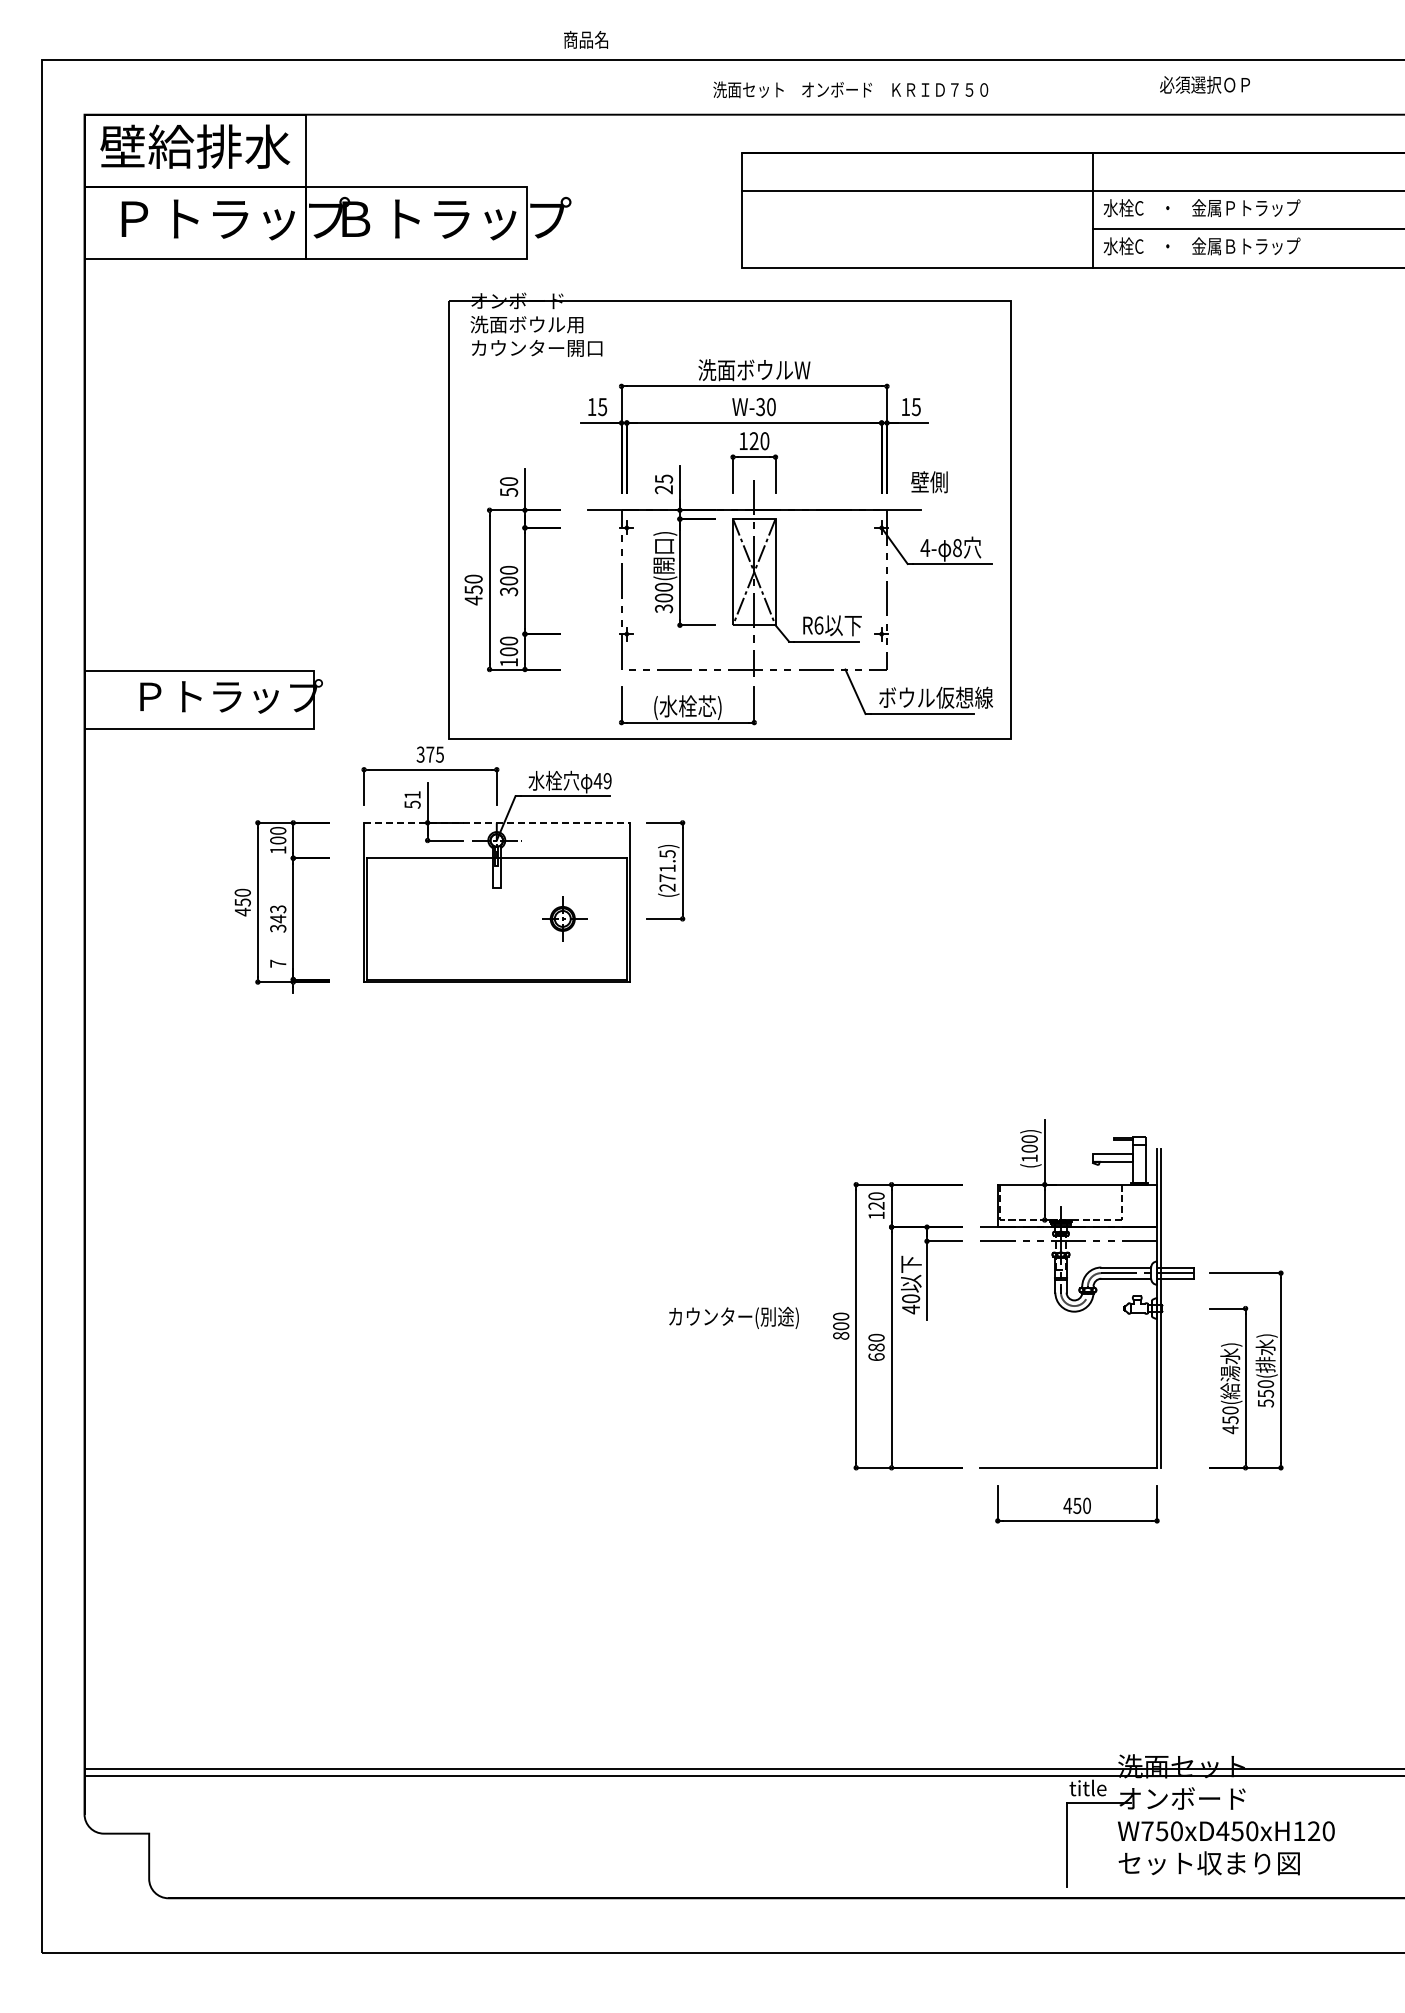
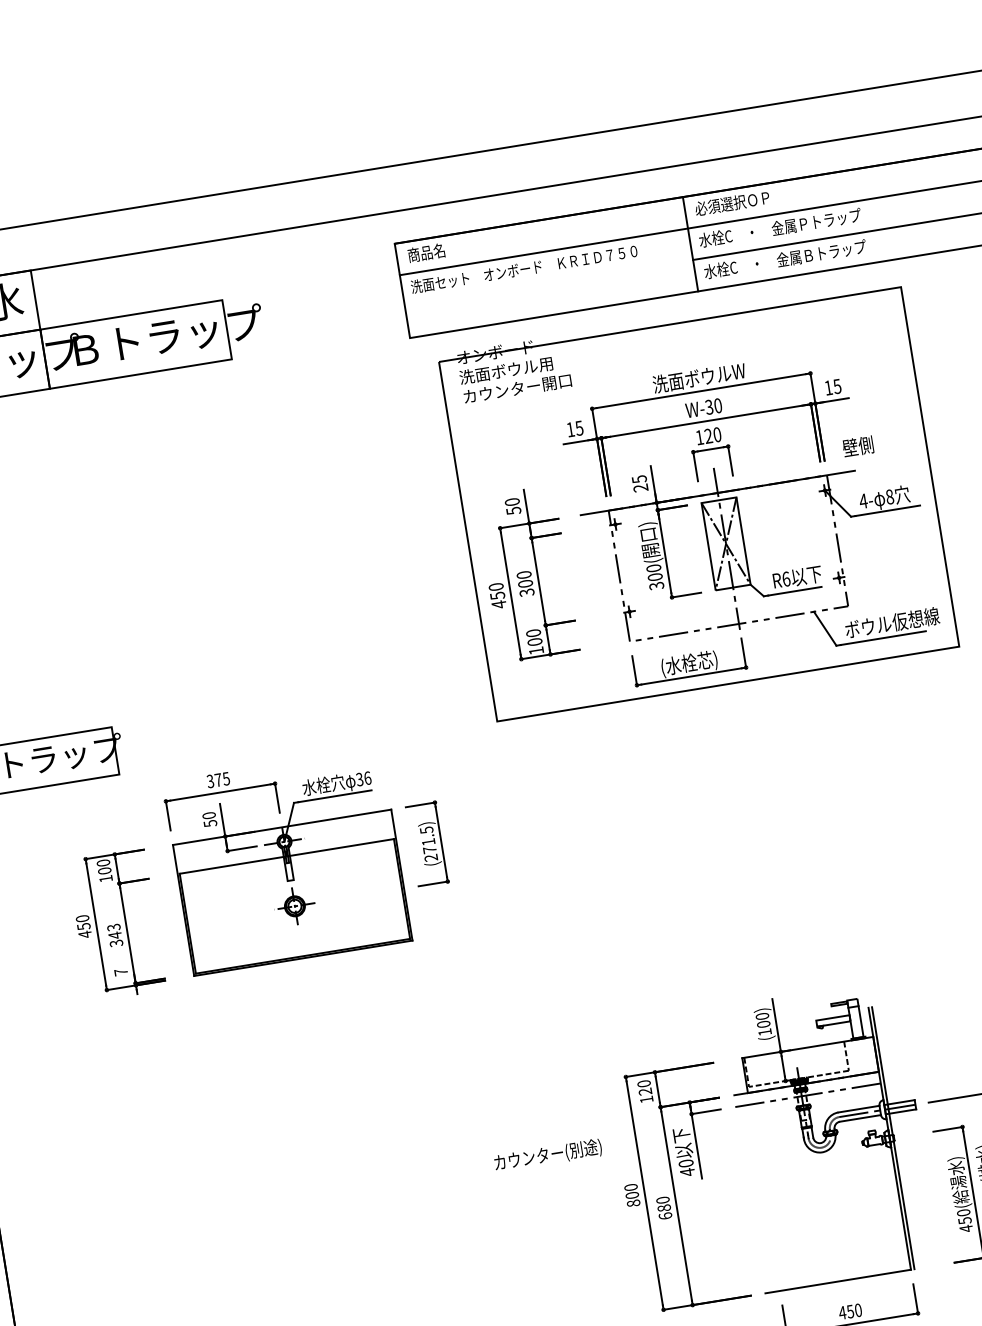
text: (585, 39) -> (425, 252), moved
text: (1204, 84) -> (731, 203), moved
text: (850, 89) -> (523, 268), moved
part: (729, 515) -> (698, 500), moved
text: (602, 781) -> (363, 779), 49 -> 36
text: (412, 794) -> (209, 815), 51 -> 50
line: (496, 822) -> (281, 827), dashed -> solid
part: (564, 918) -> (296, 905), moved
text: (733, 1317) -> (547, 1155), moved

